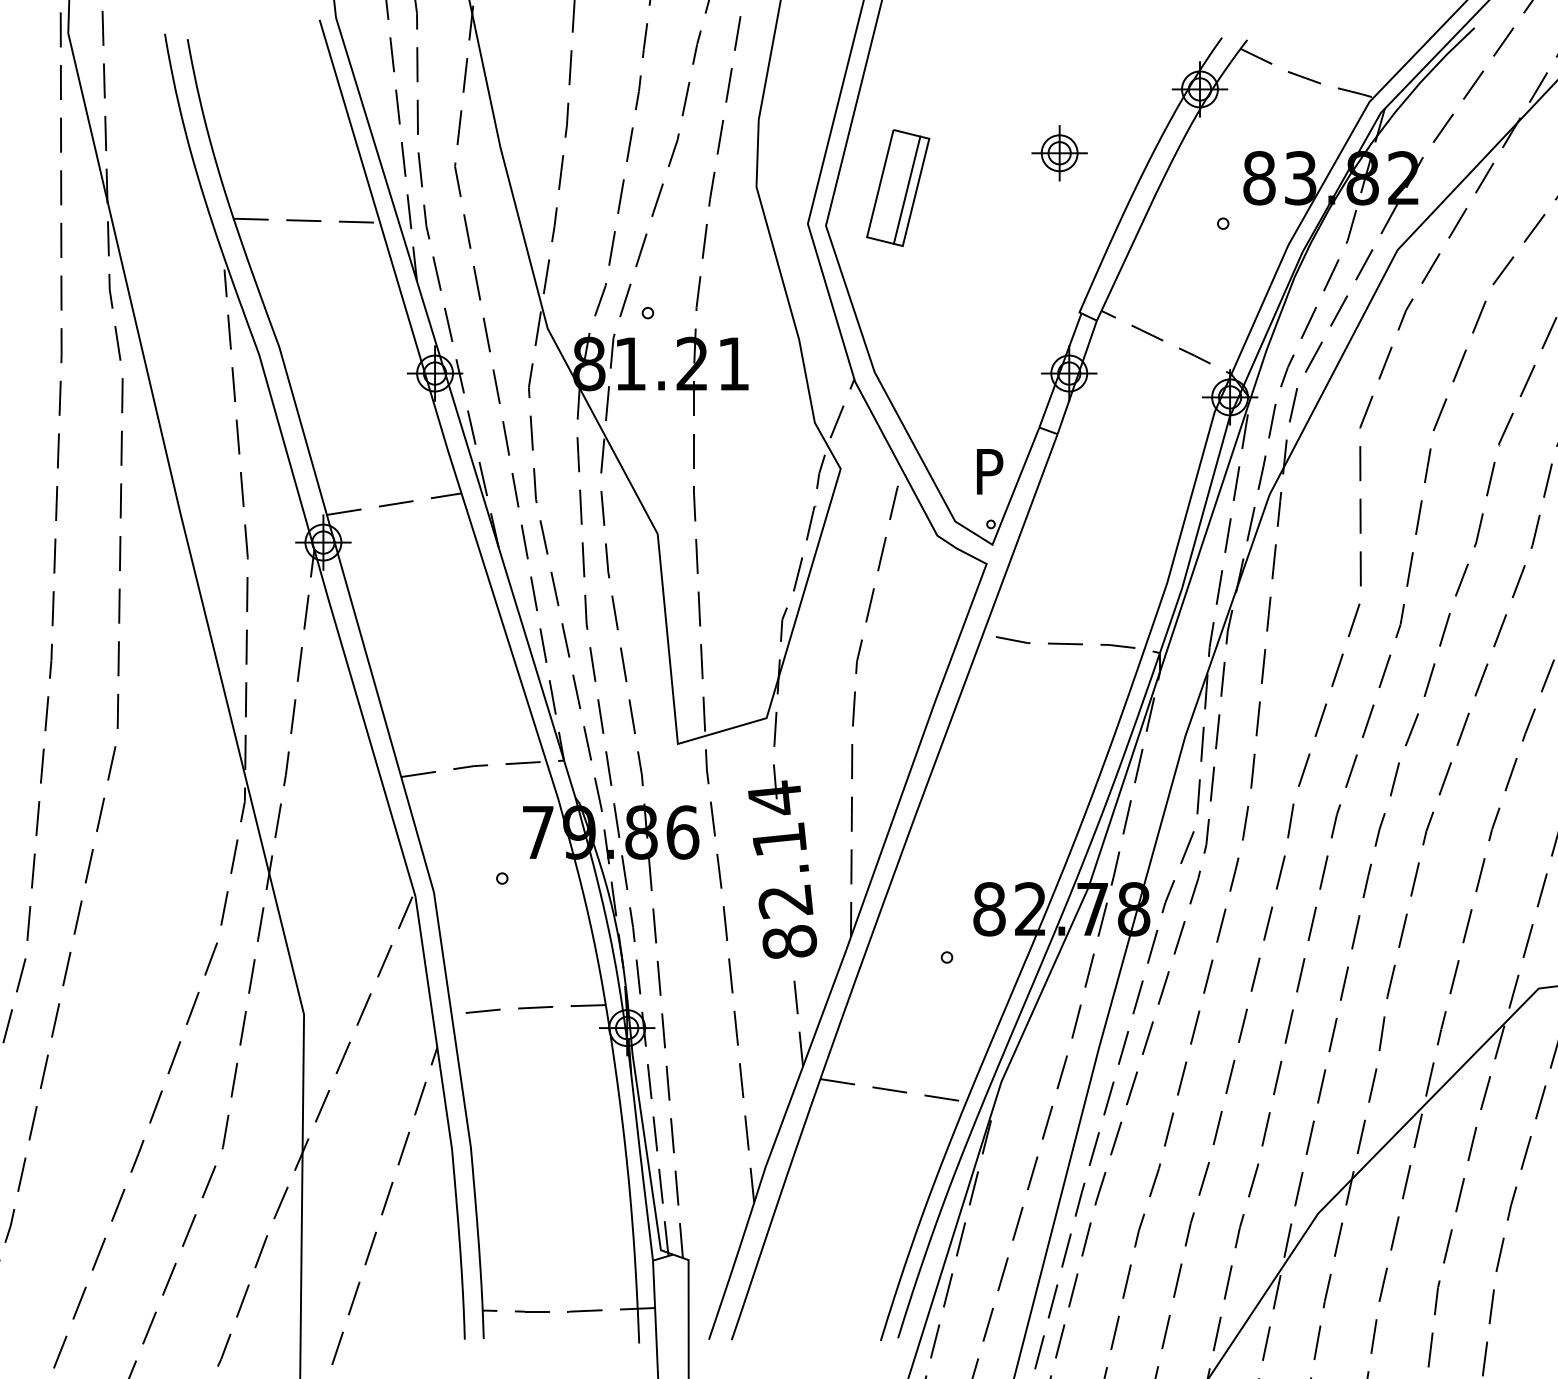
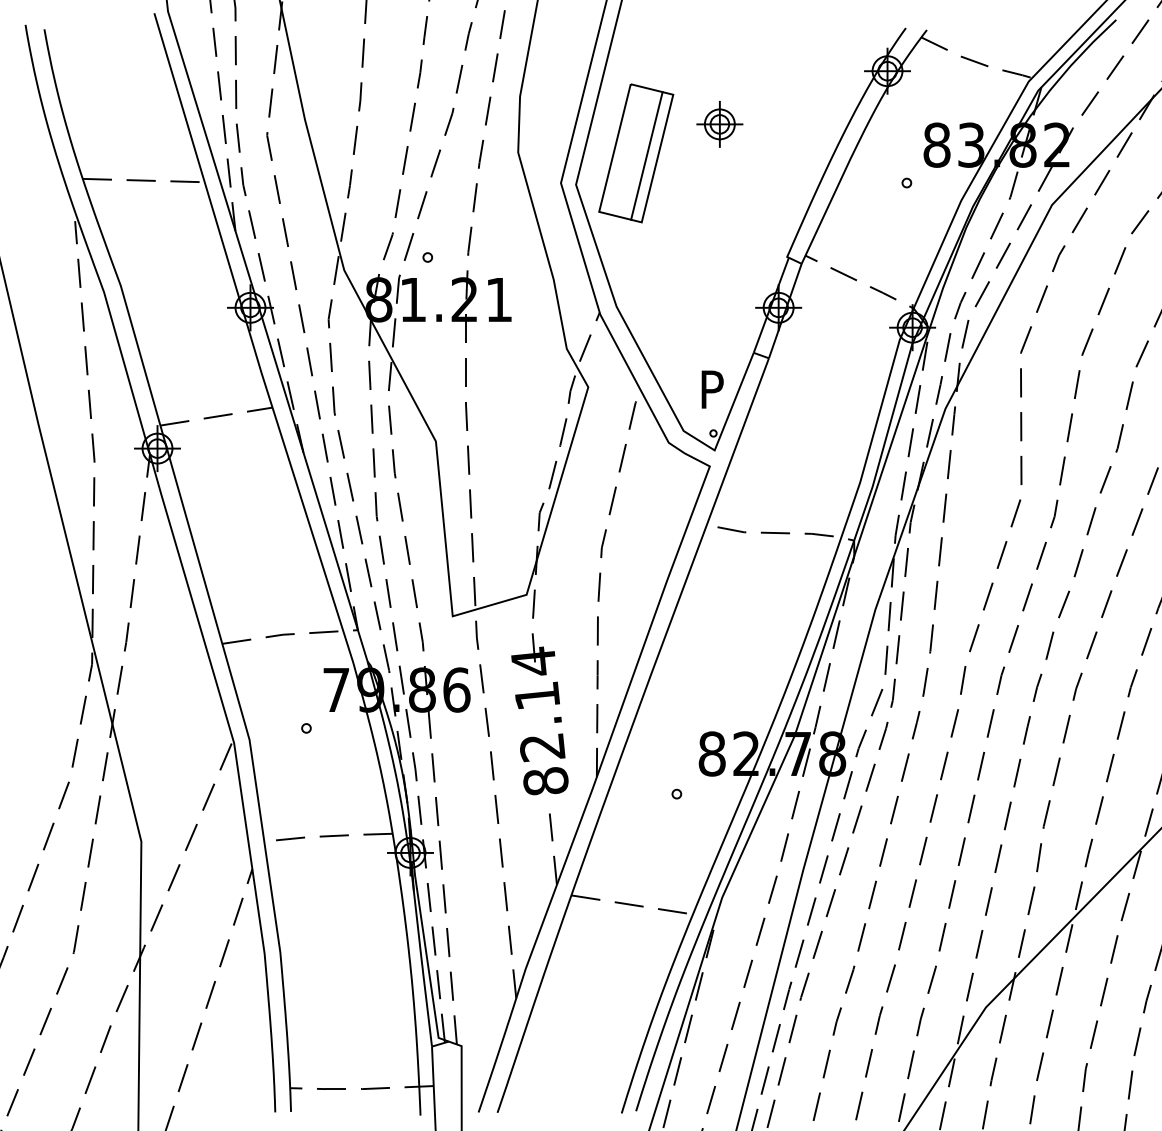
part: (1059, 153) -> (719, 124), moved
part: (897, 187) -> (635, 152), size x1.43

